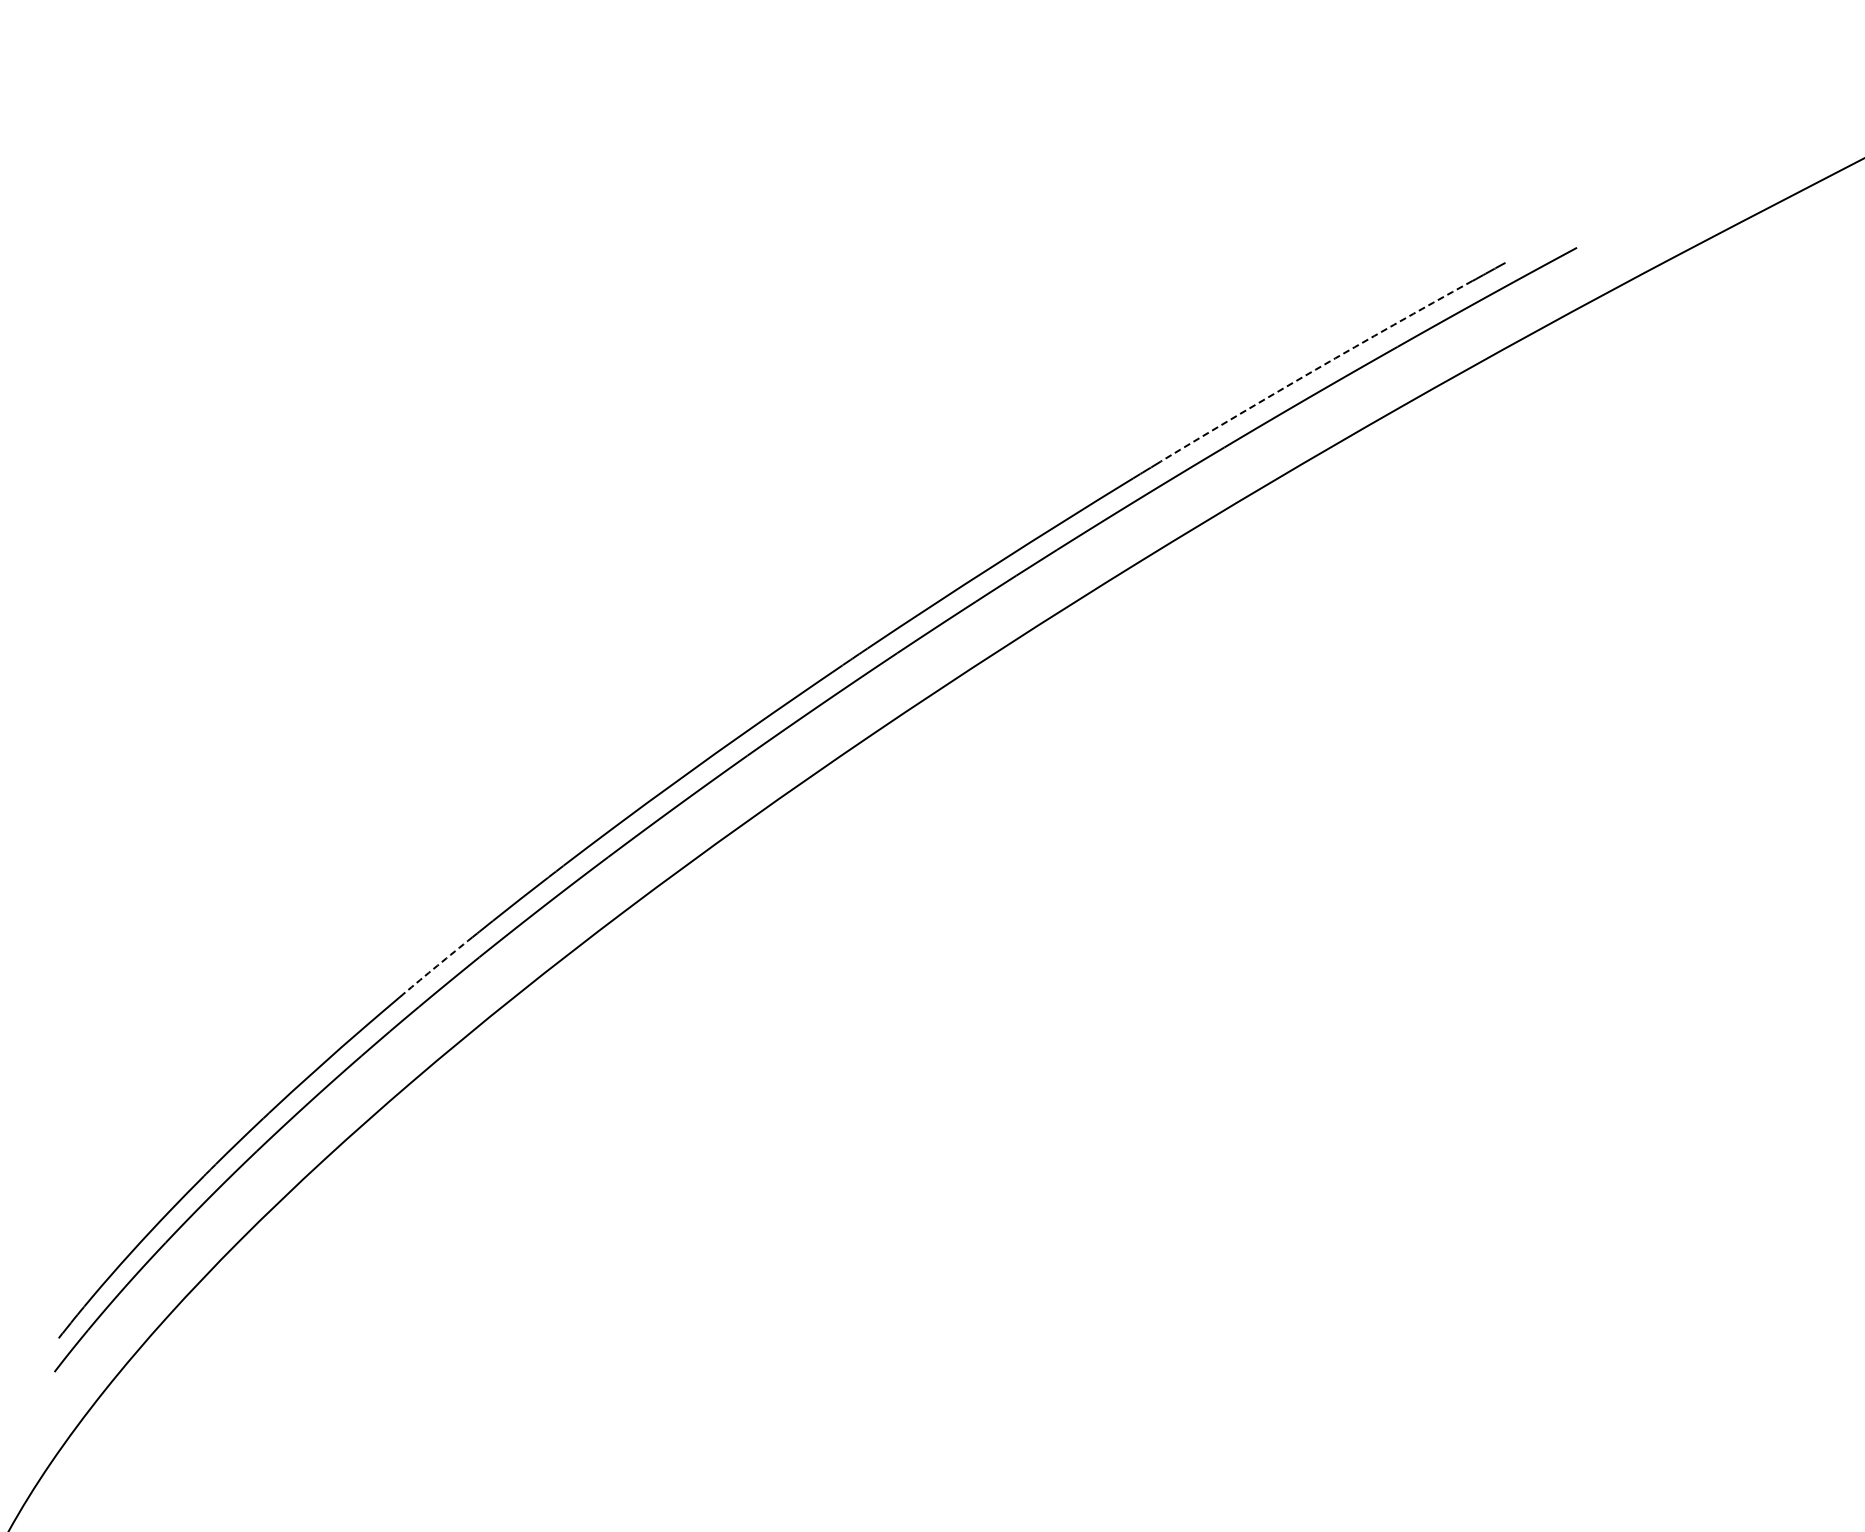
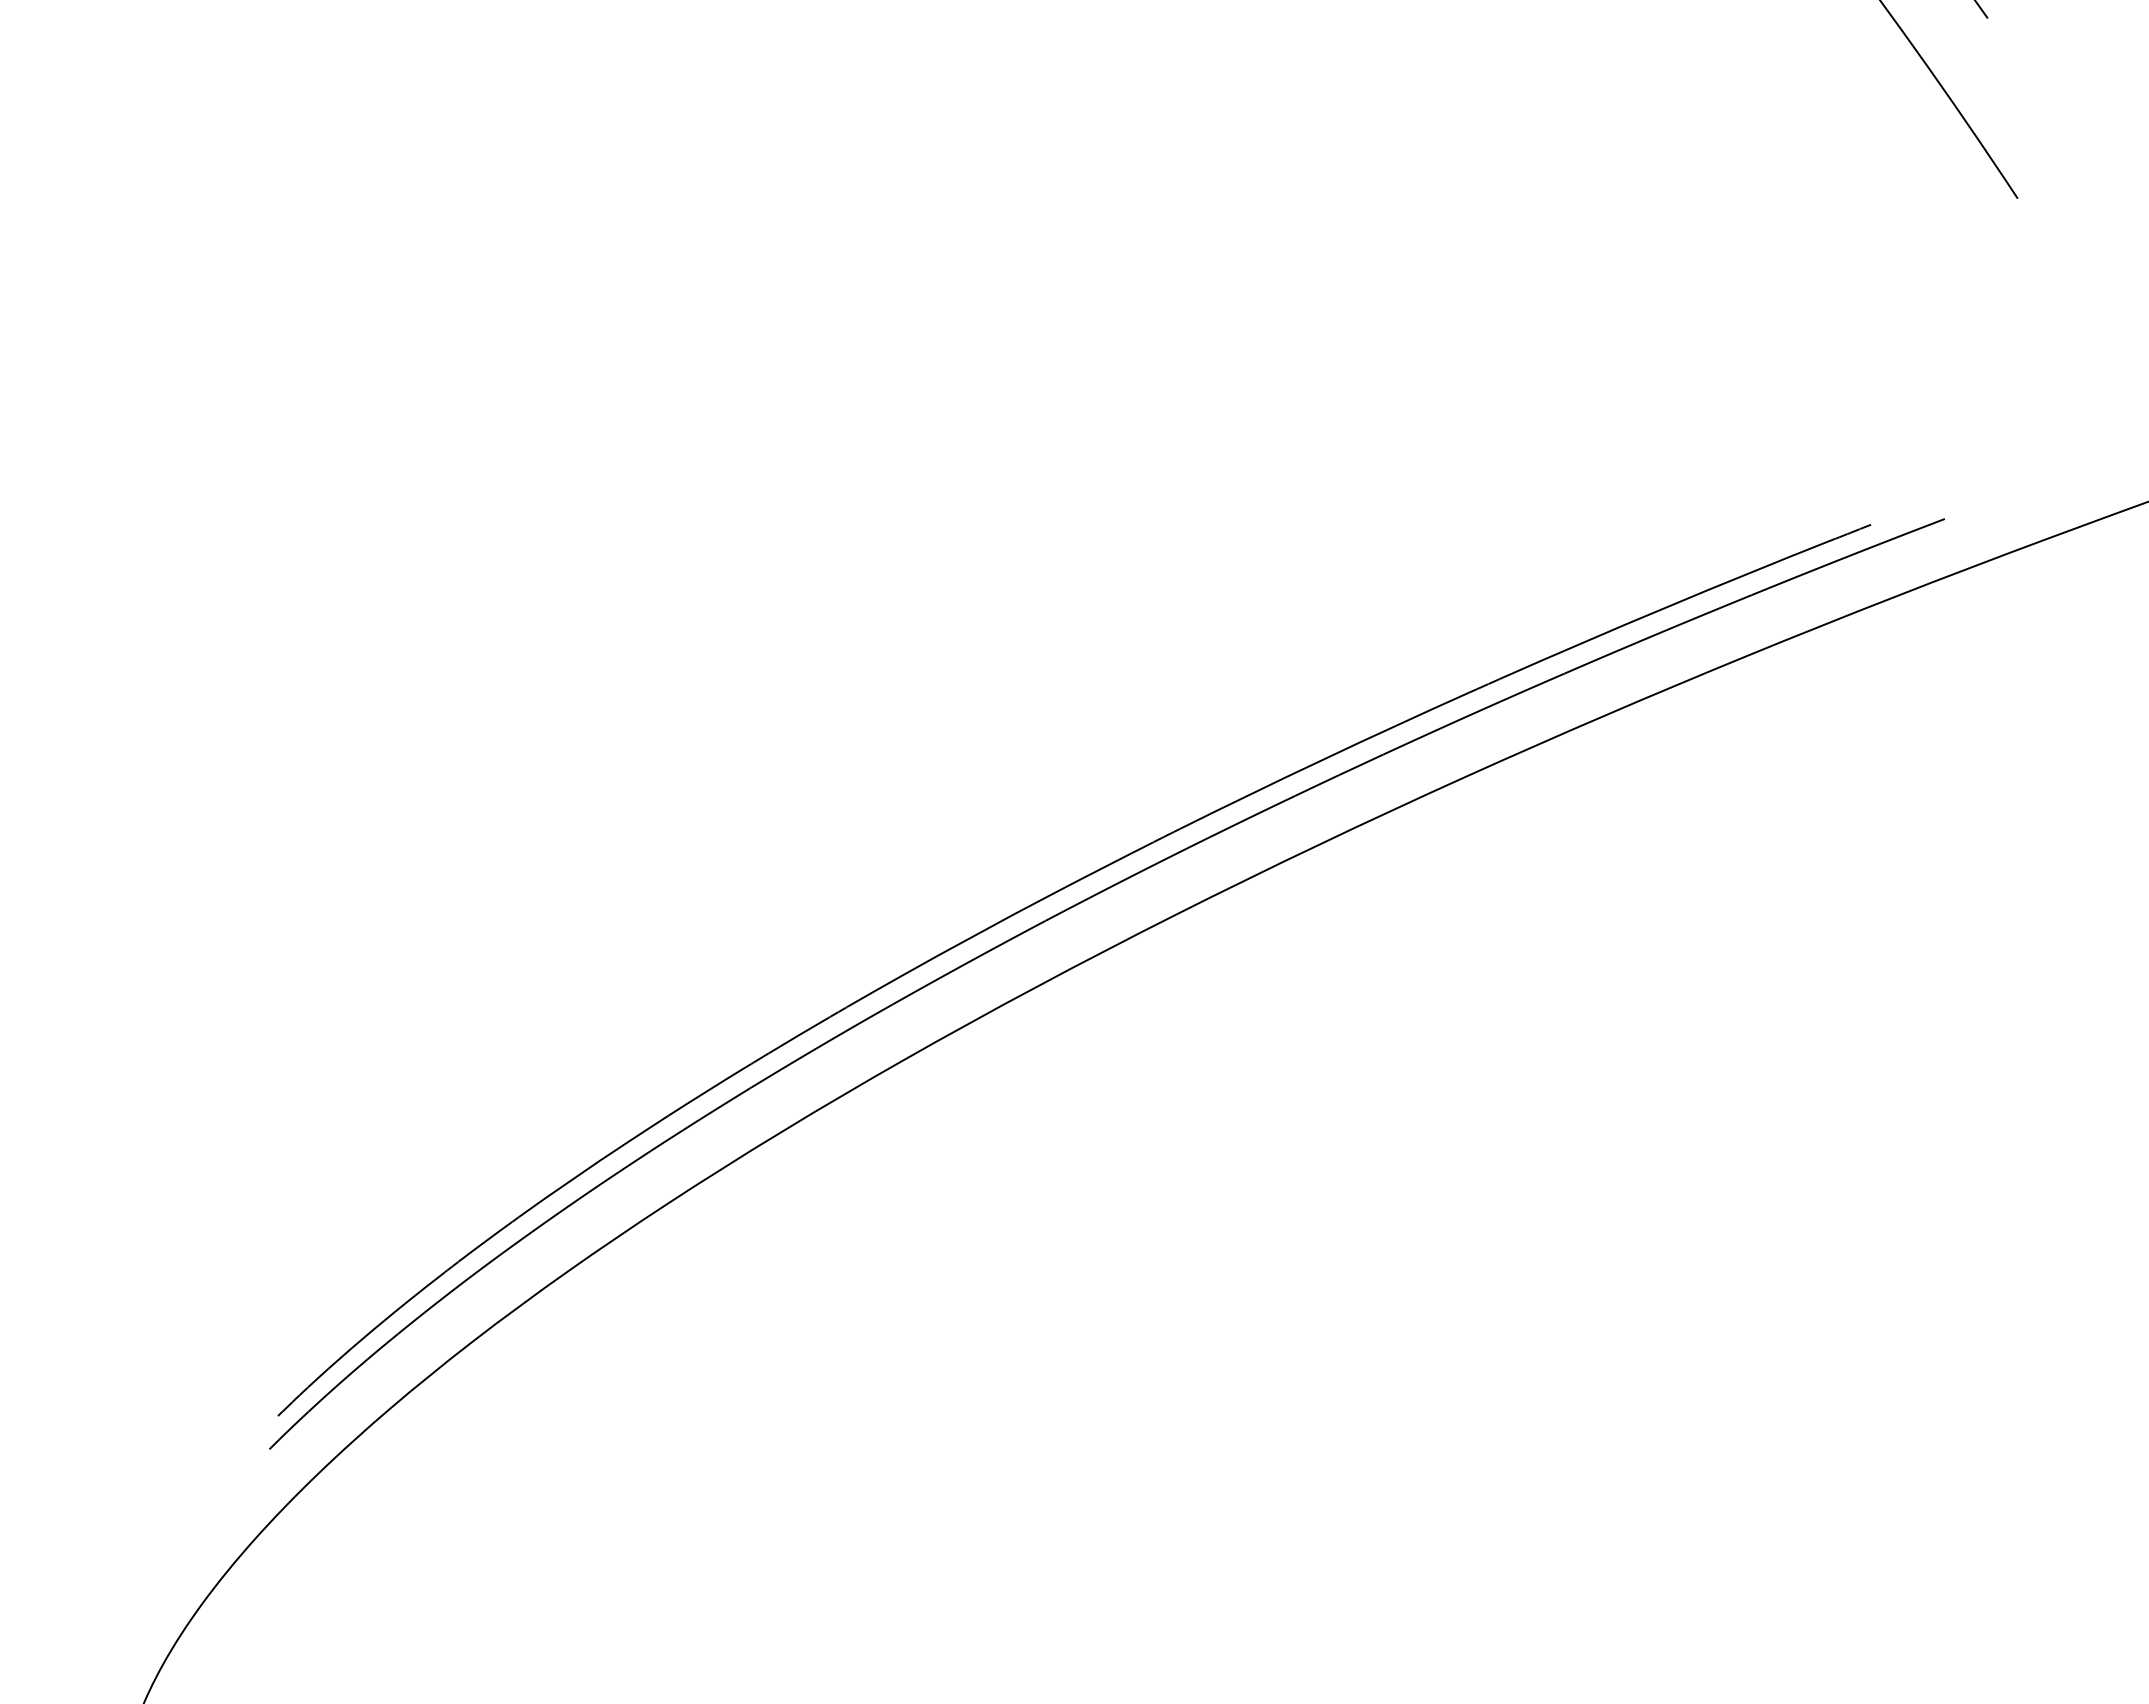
arc: (1315, 369) -> (1666, 607), dashed -> solid
arc: (438, 965) -> (707, 1091), dashed -> solid

